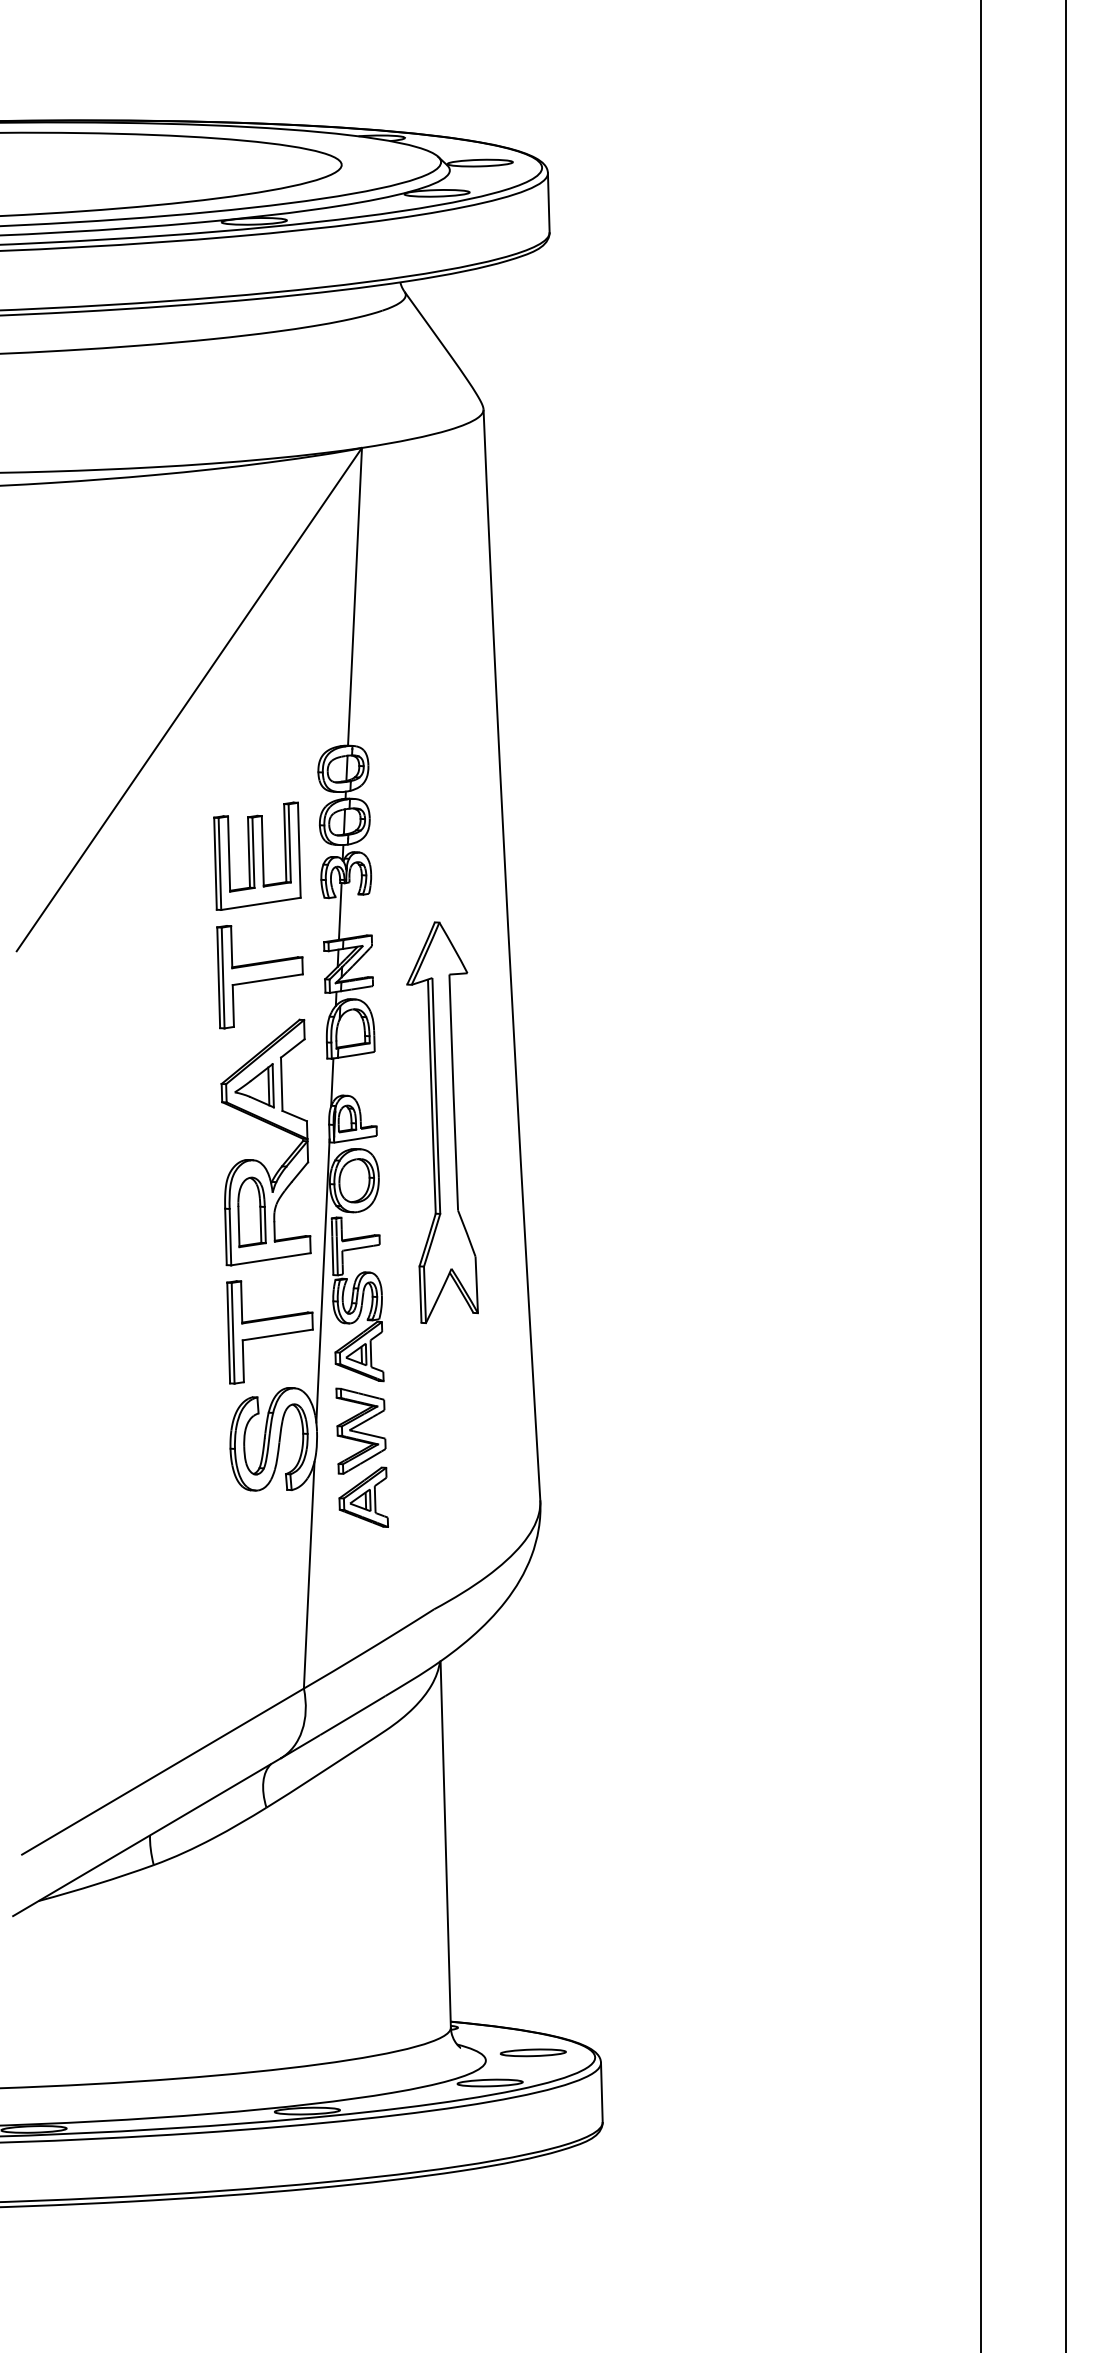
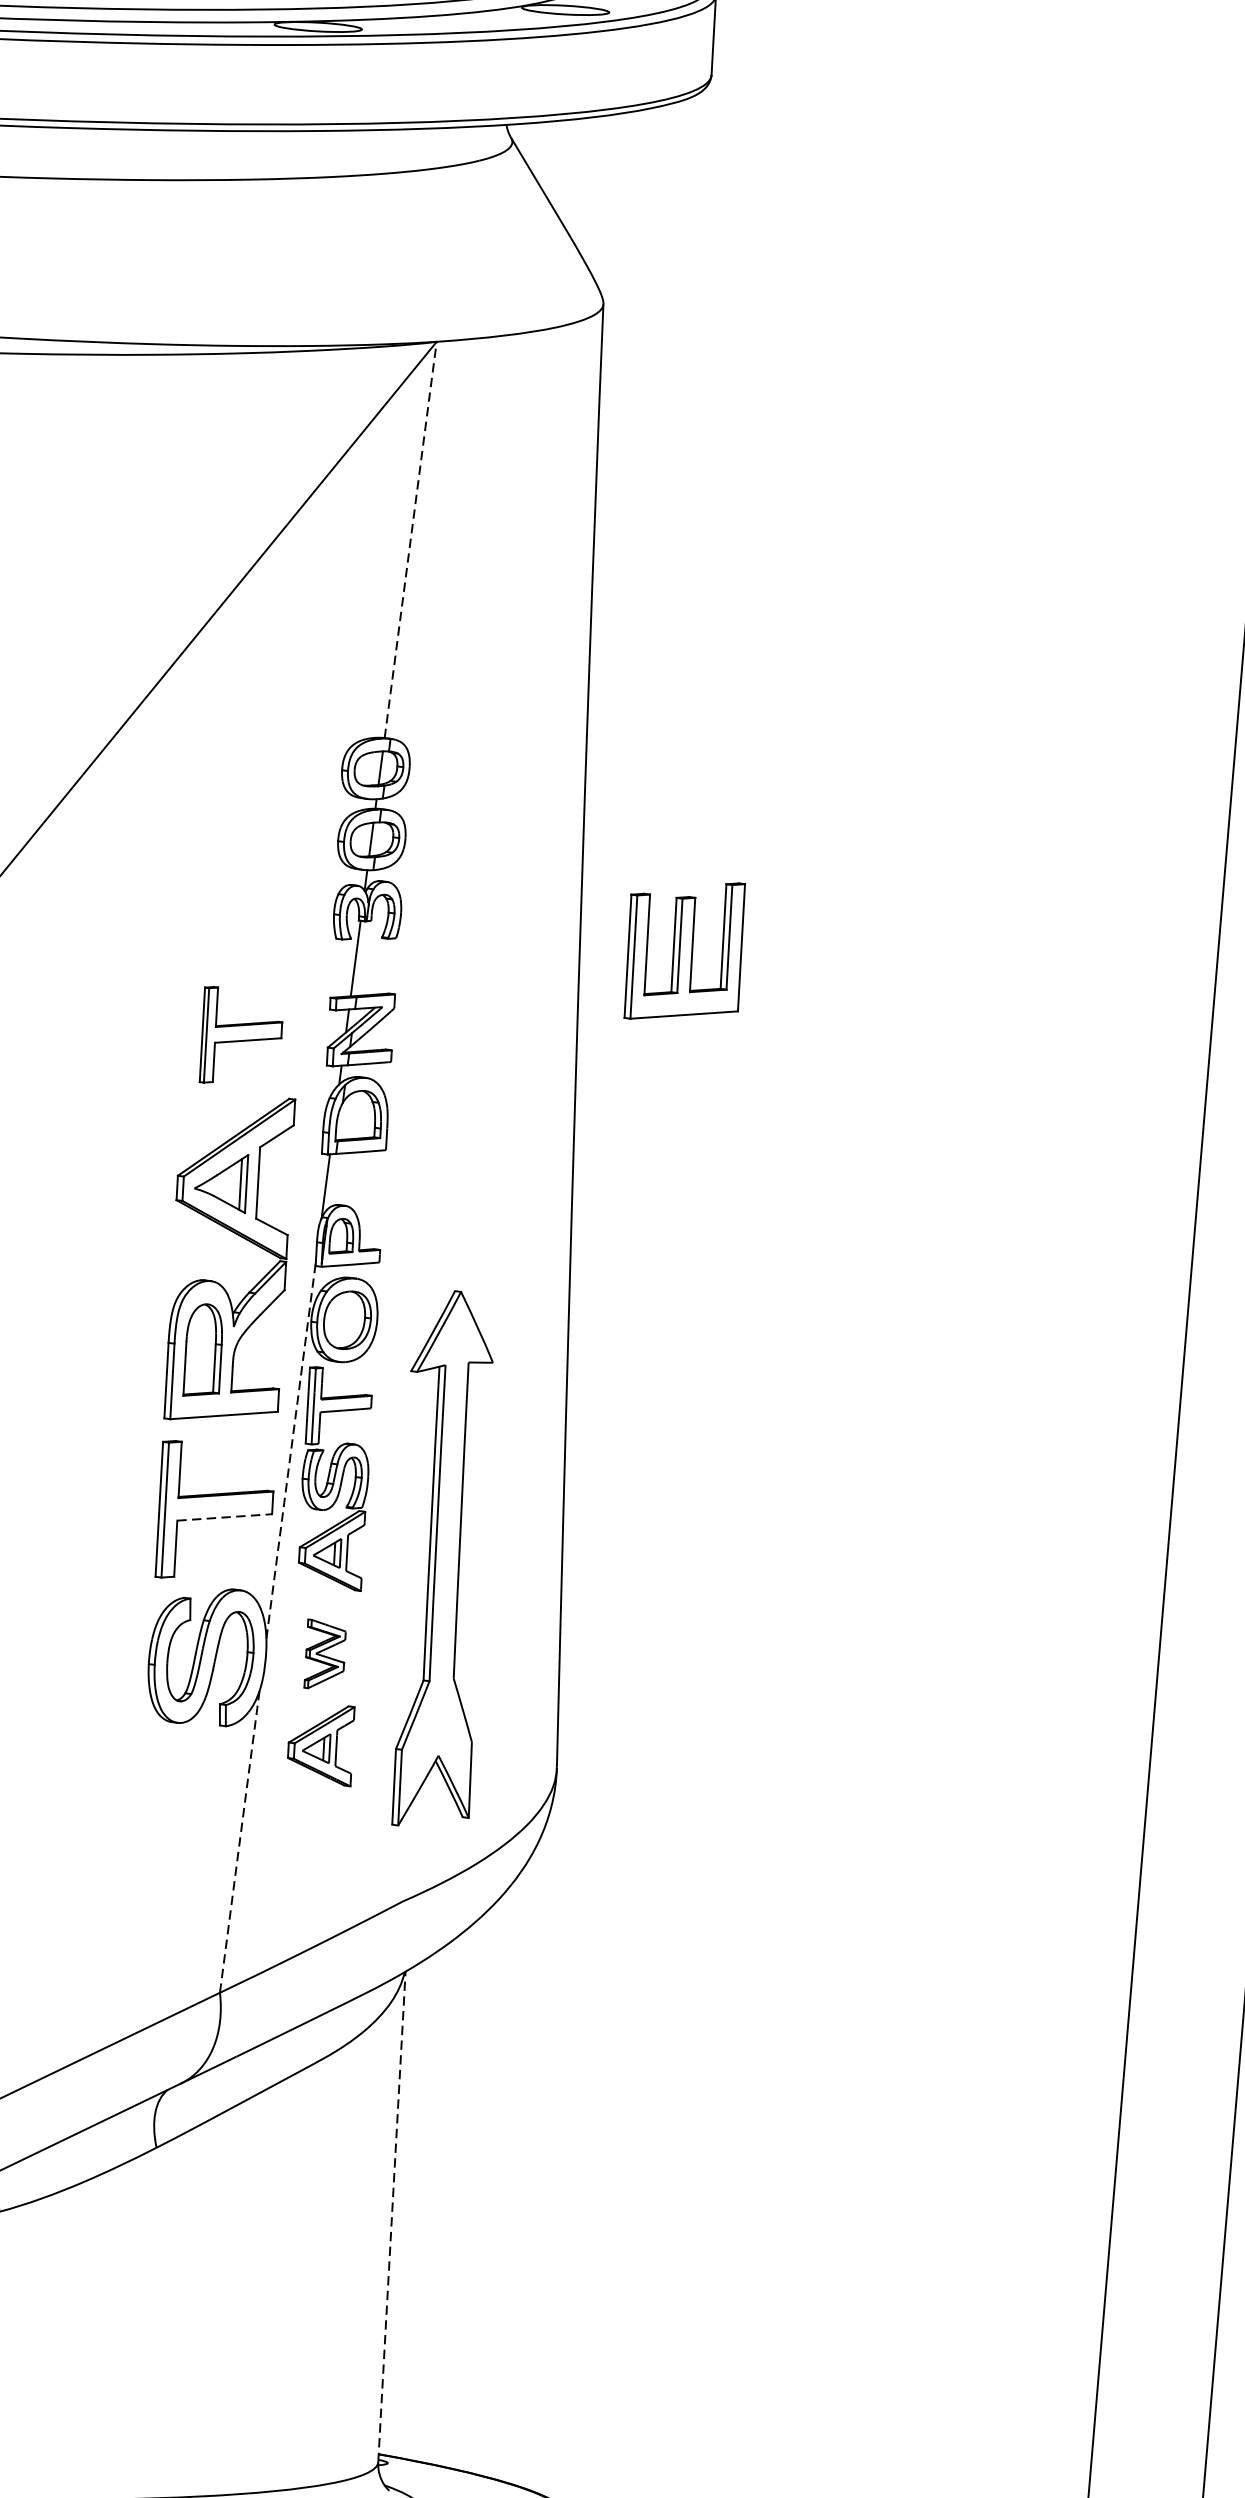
line: (355, 596) -> (411, 539), solid -> dashed
part: (257, 855) -> (685, 950), moved
part: (259, 977) -> (240, 1037), size x0.7
part: (442, 1122) -> (442, 1559), moved
line: (322, 1280) -> (290, 1449), solid -> dashed
line: (278, 1334) -> (225, 1516), solid -> dashed
part: (360, 1430) -> (324, 1654), size x0.6
line: (309, 1575) -> (240, 1842), solid -> dashed
line: (445, 1843) -> (391, 2215), solid -> dashed

